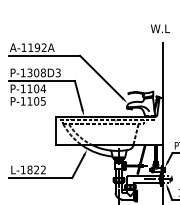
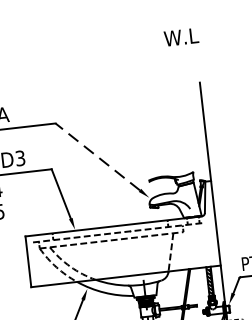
text: (160, 28) -> (181, 36), moved
line: (100, 76) -> (96, 156), solid -> dashed

